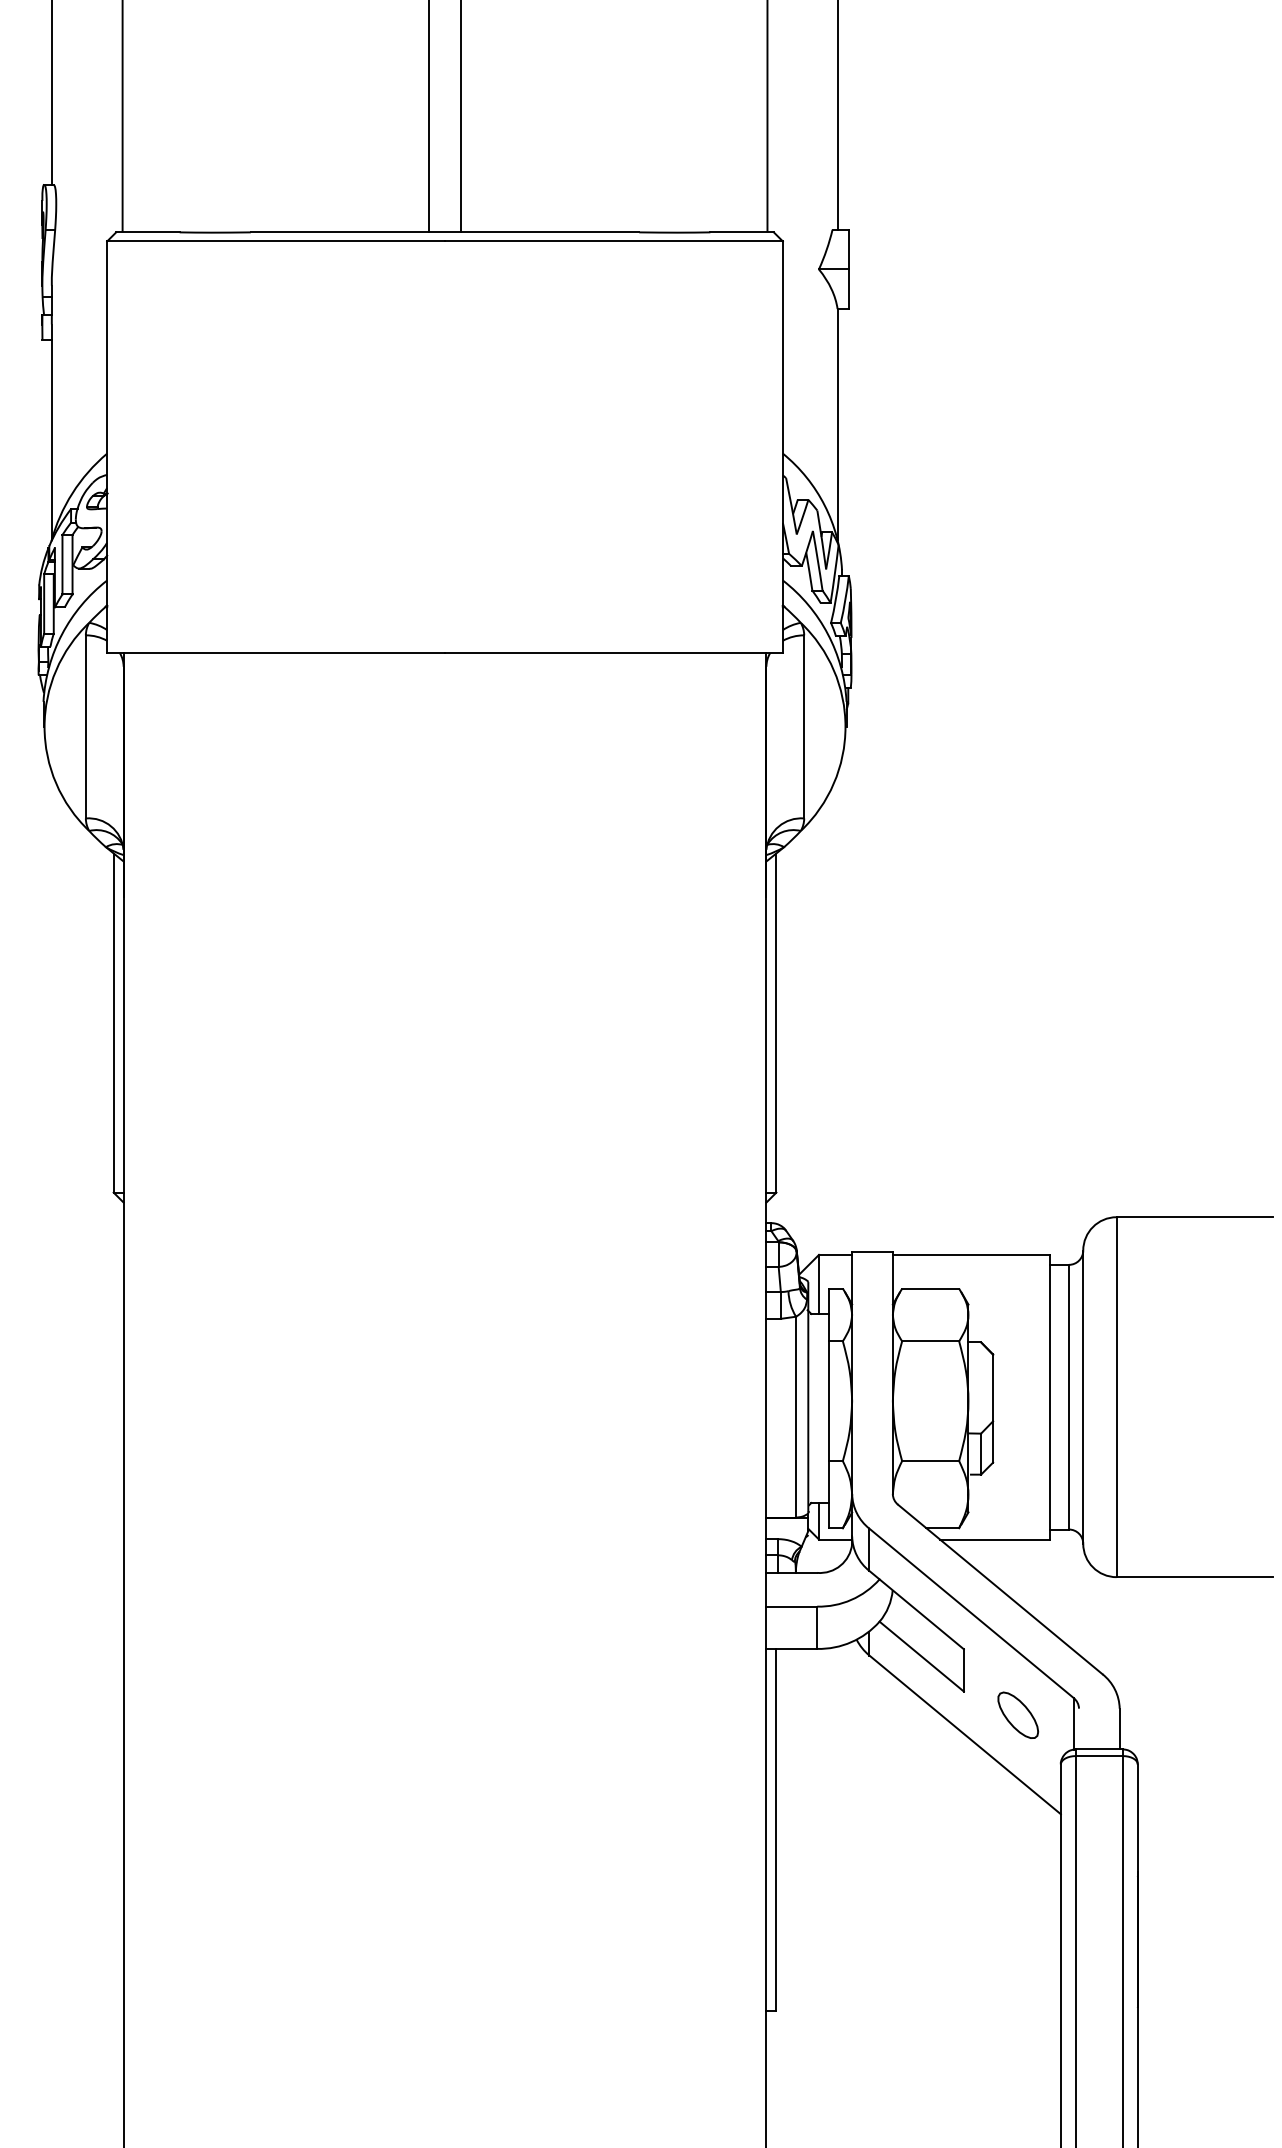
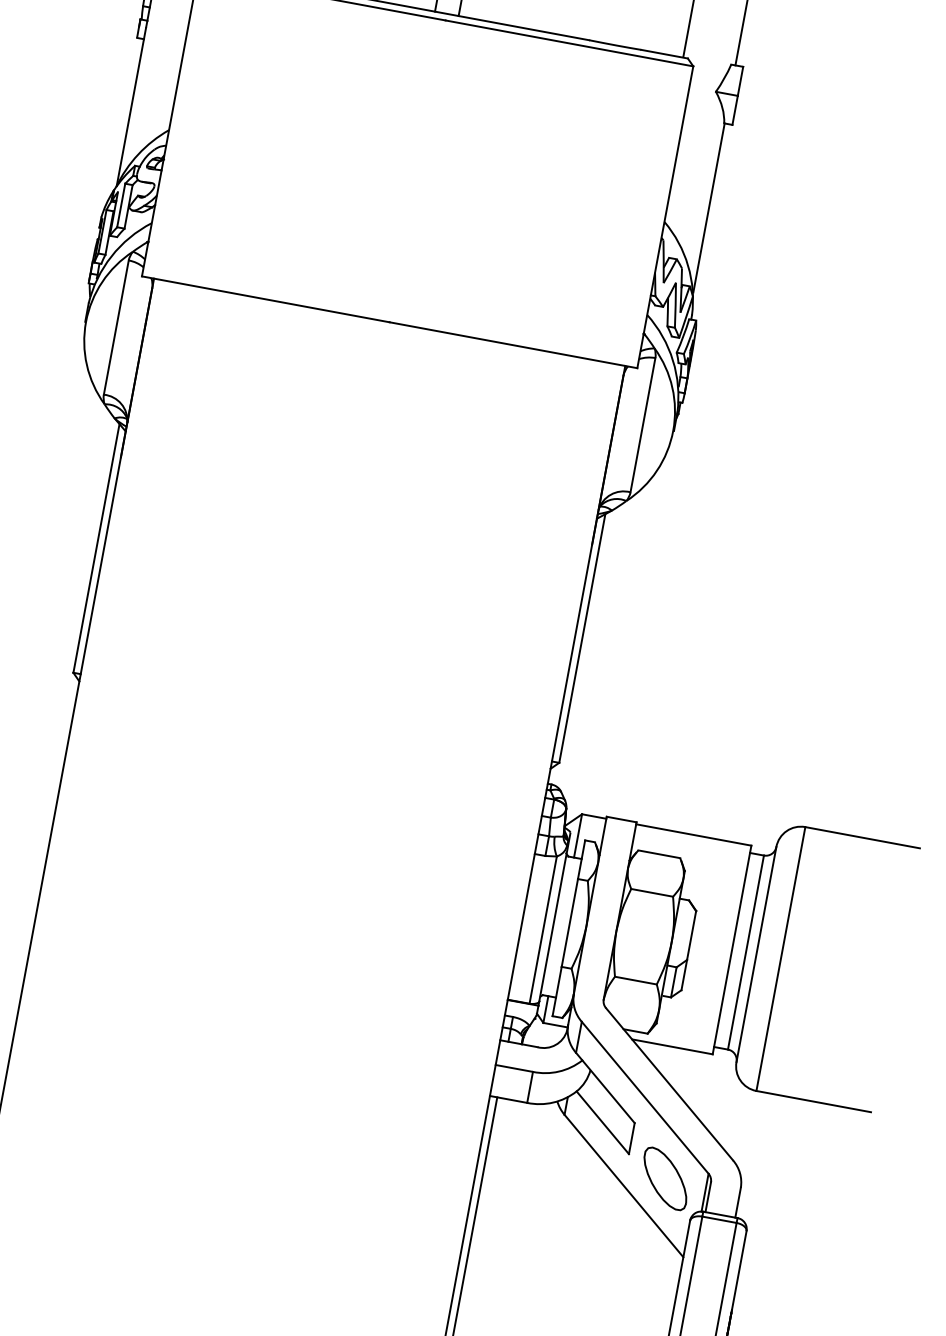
part: (1018, 1715) -> (665, 1179), size x1.67
line: (1079, 1728) -> (708, 1196), added

